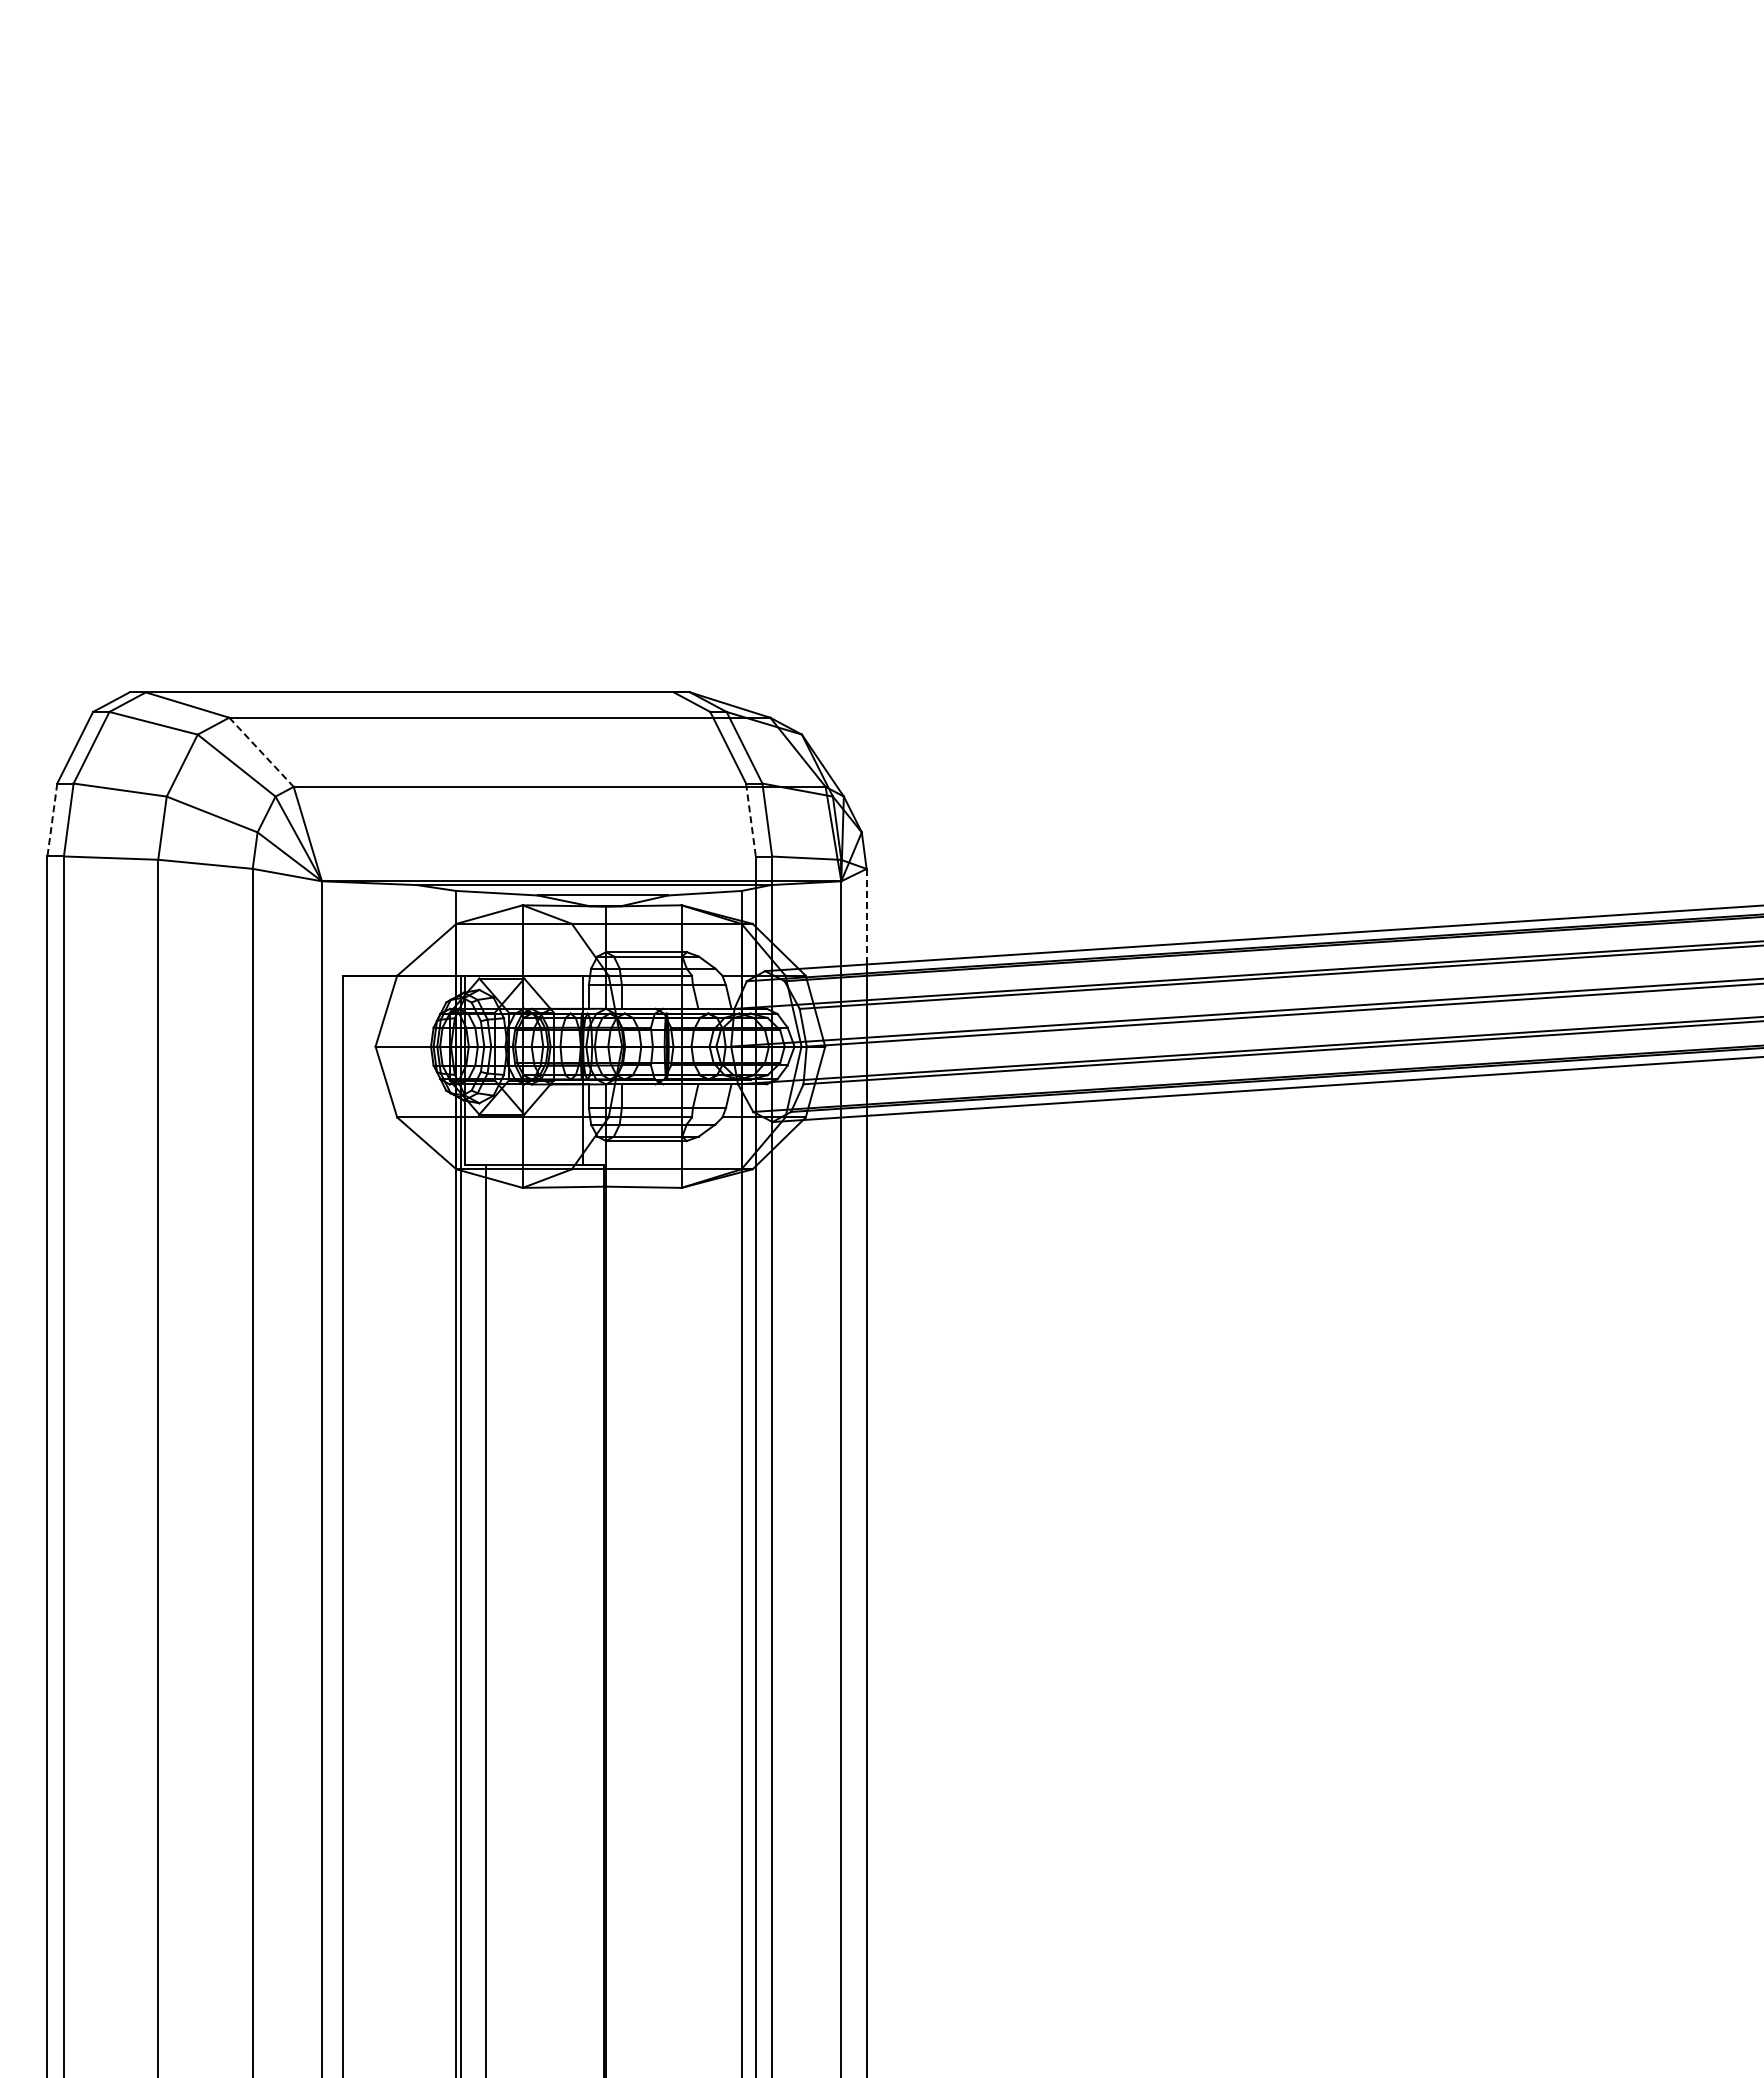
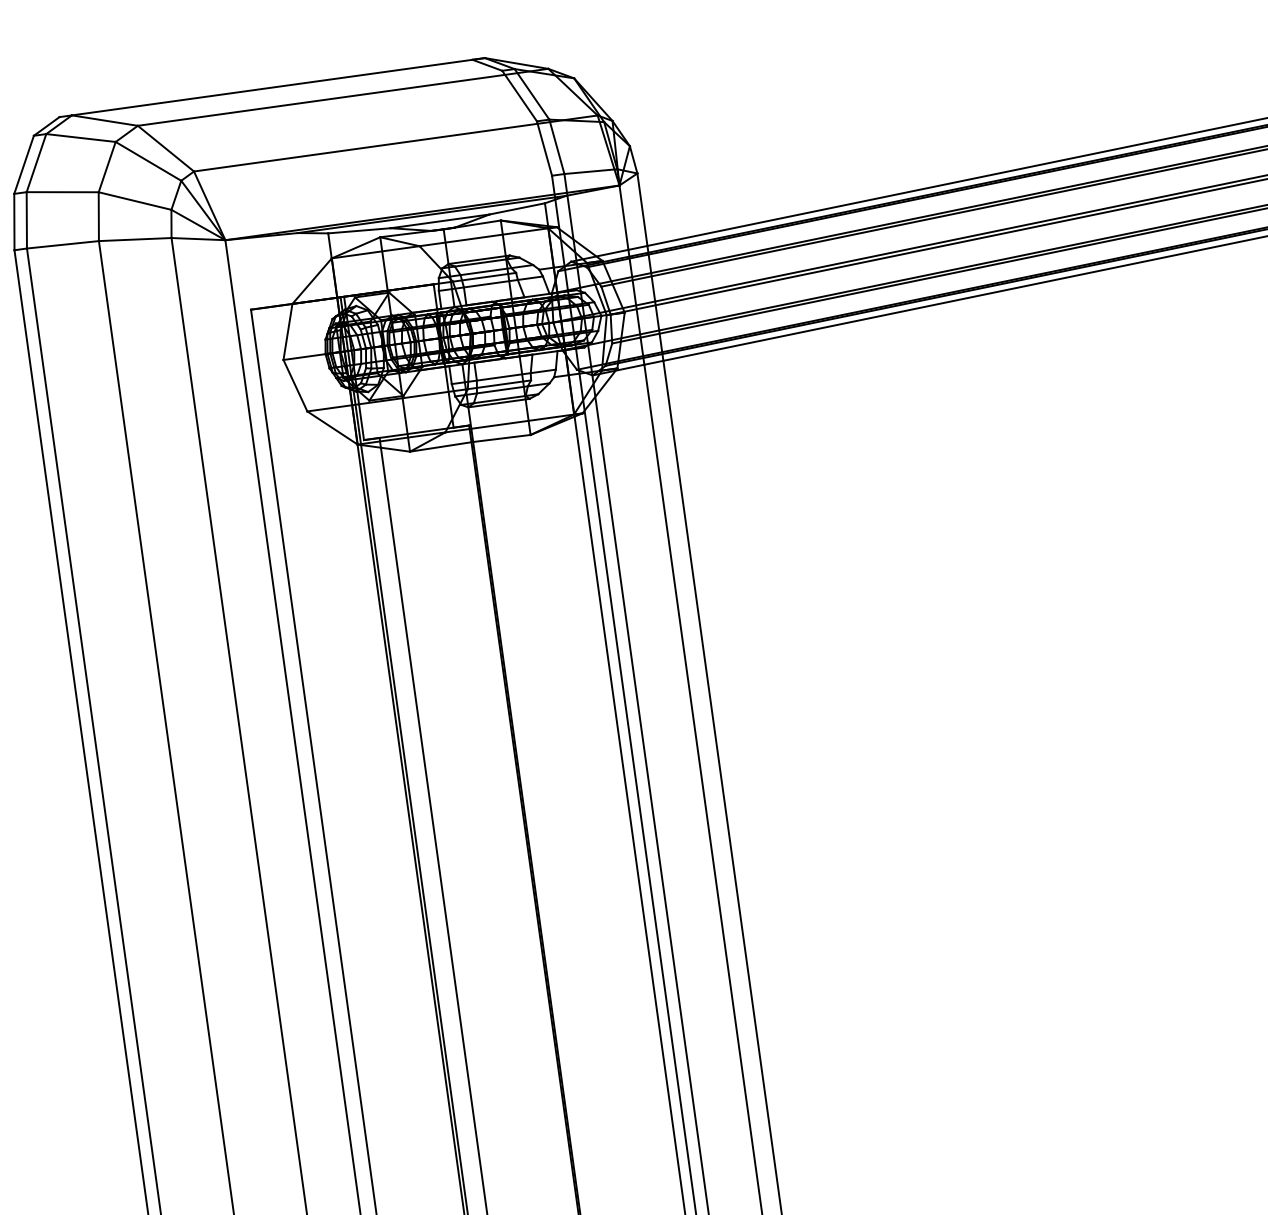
line: (261, 752) -> (165, 148), dashed -> solid
line: (52, 820) -> (14, 222), dashed -> solid
line: (750, 820) -> (544, 148), dashed -> solid
line: (866, 916) -> (642, 209), dashed -> solid

